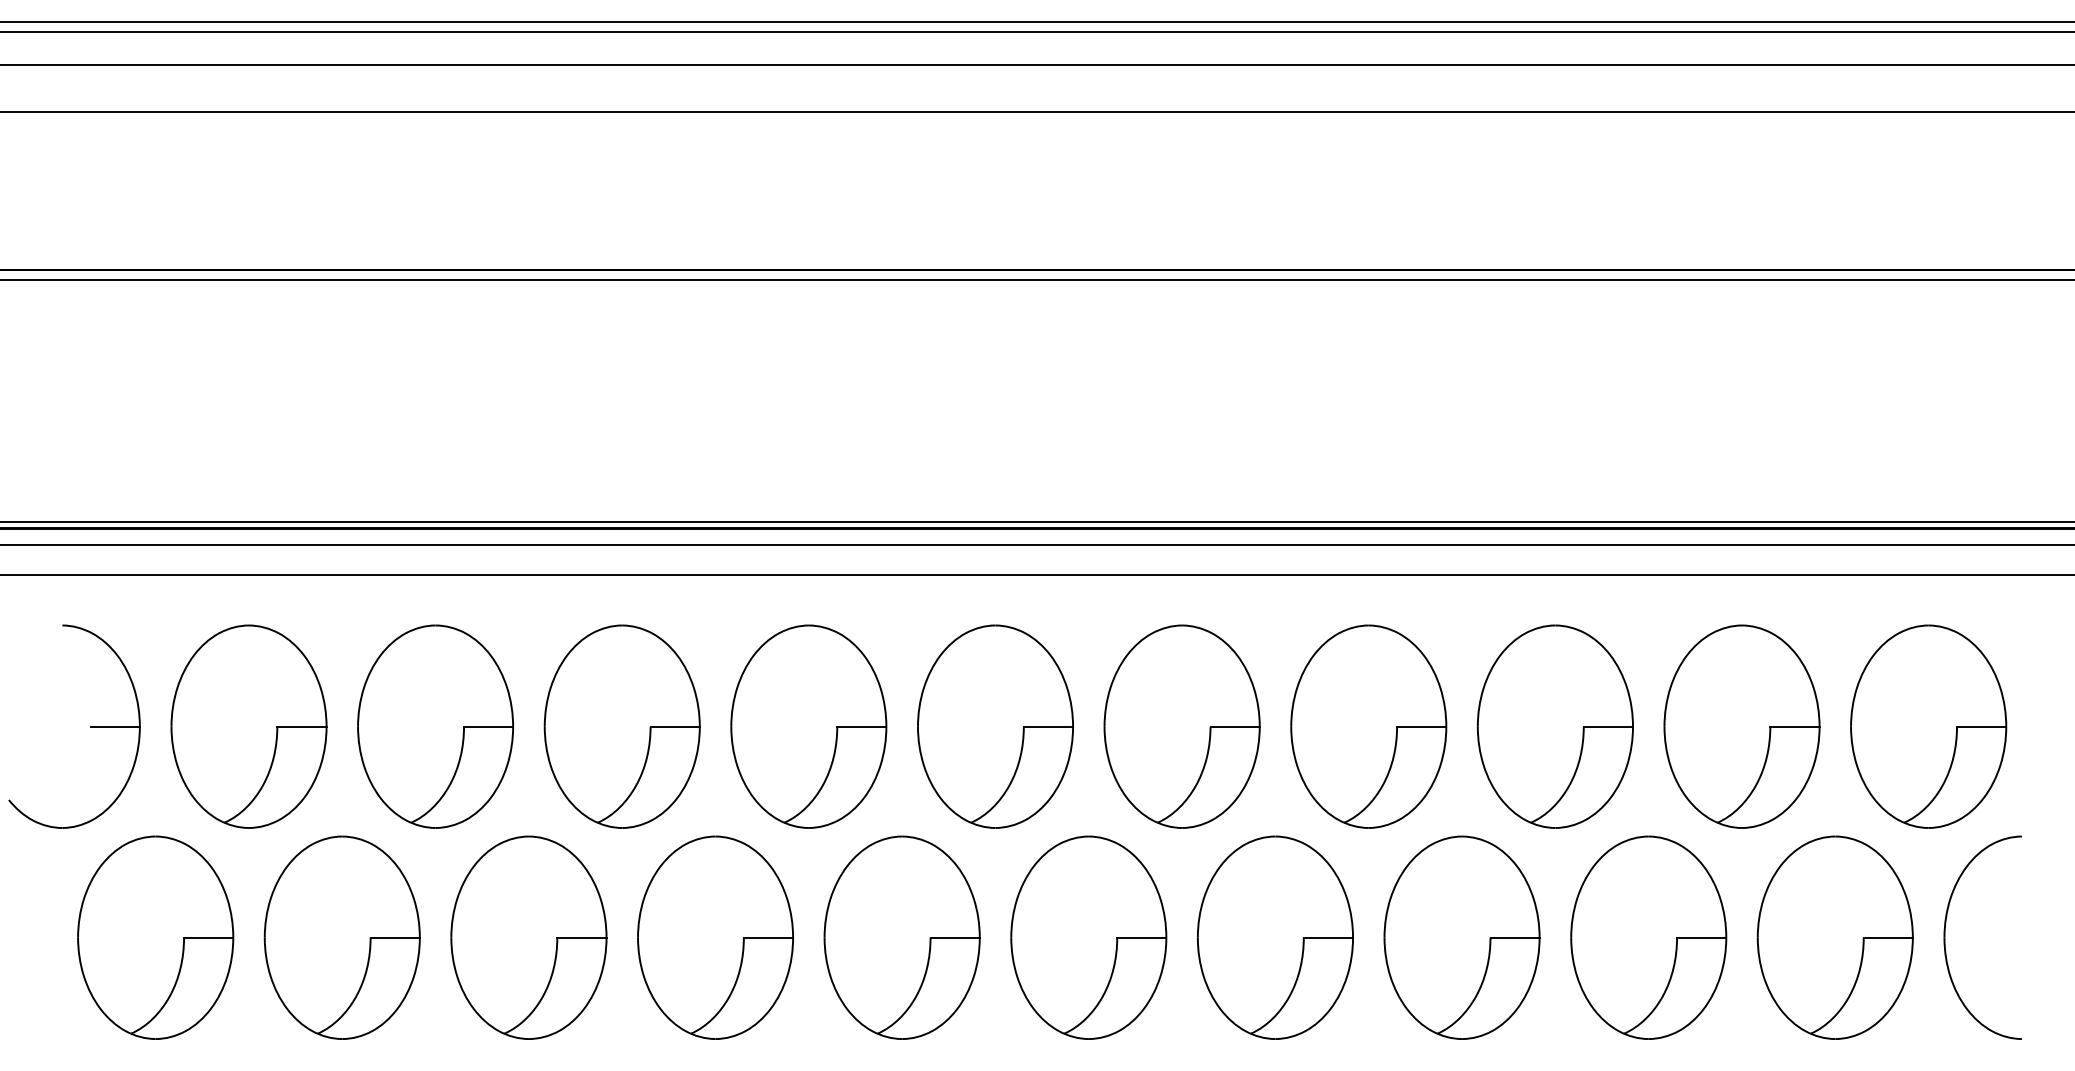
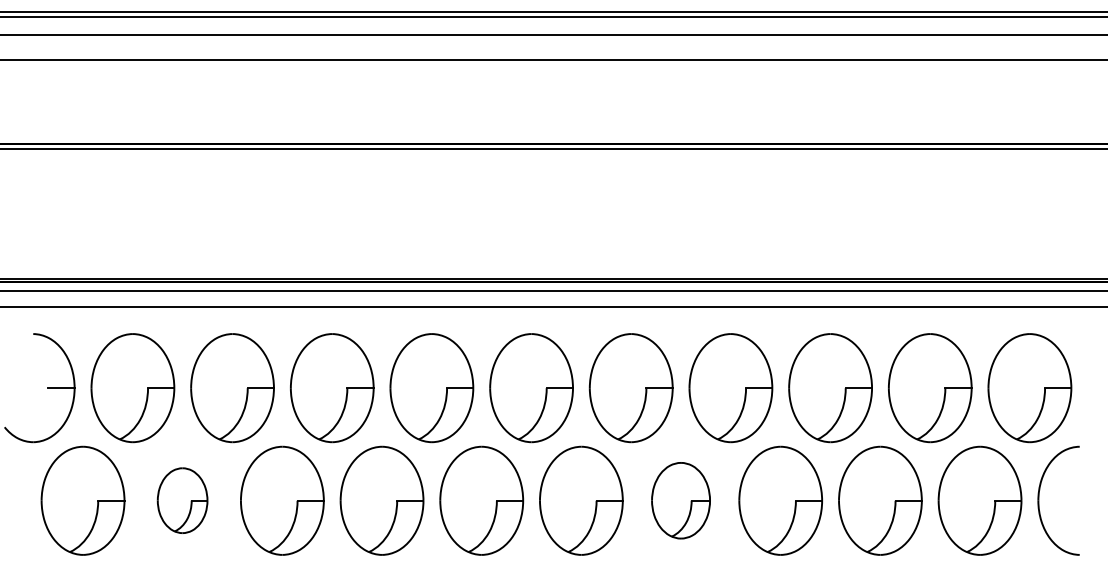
part: (341, 937) -> (182, 500), size x0.6
part: (1274, 937) -> (680, 500), size x0.7

